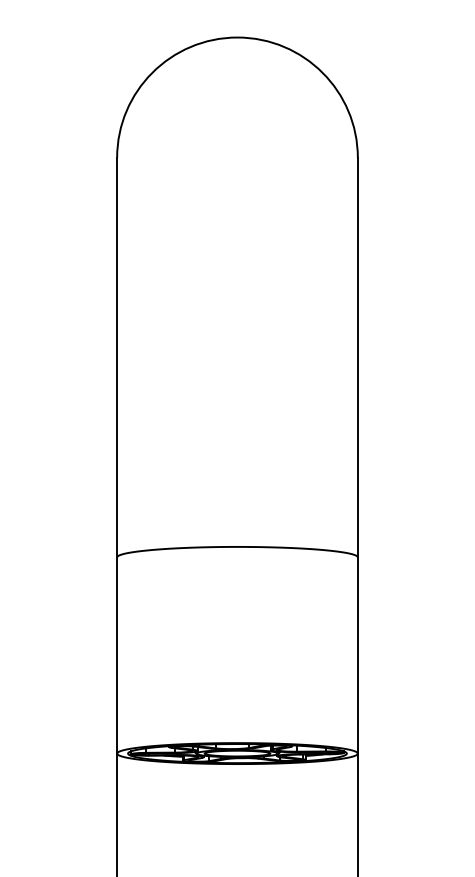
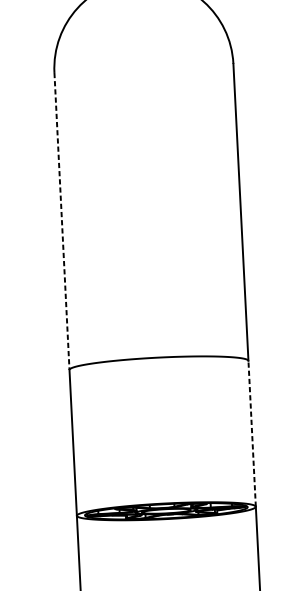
line: (117, 357) -> (62, 221), solid -> dashed
line: (357, 655) -> (251, 433), solid -> dashed

